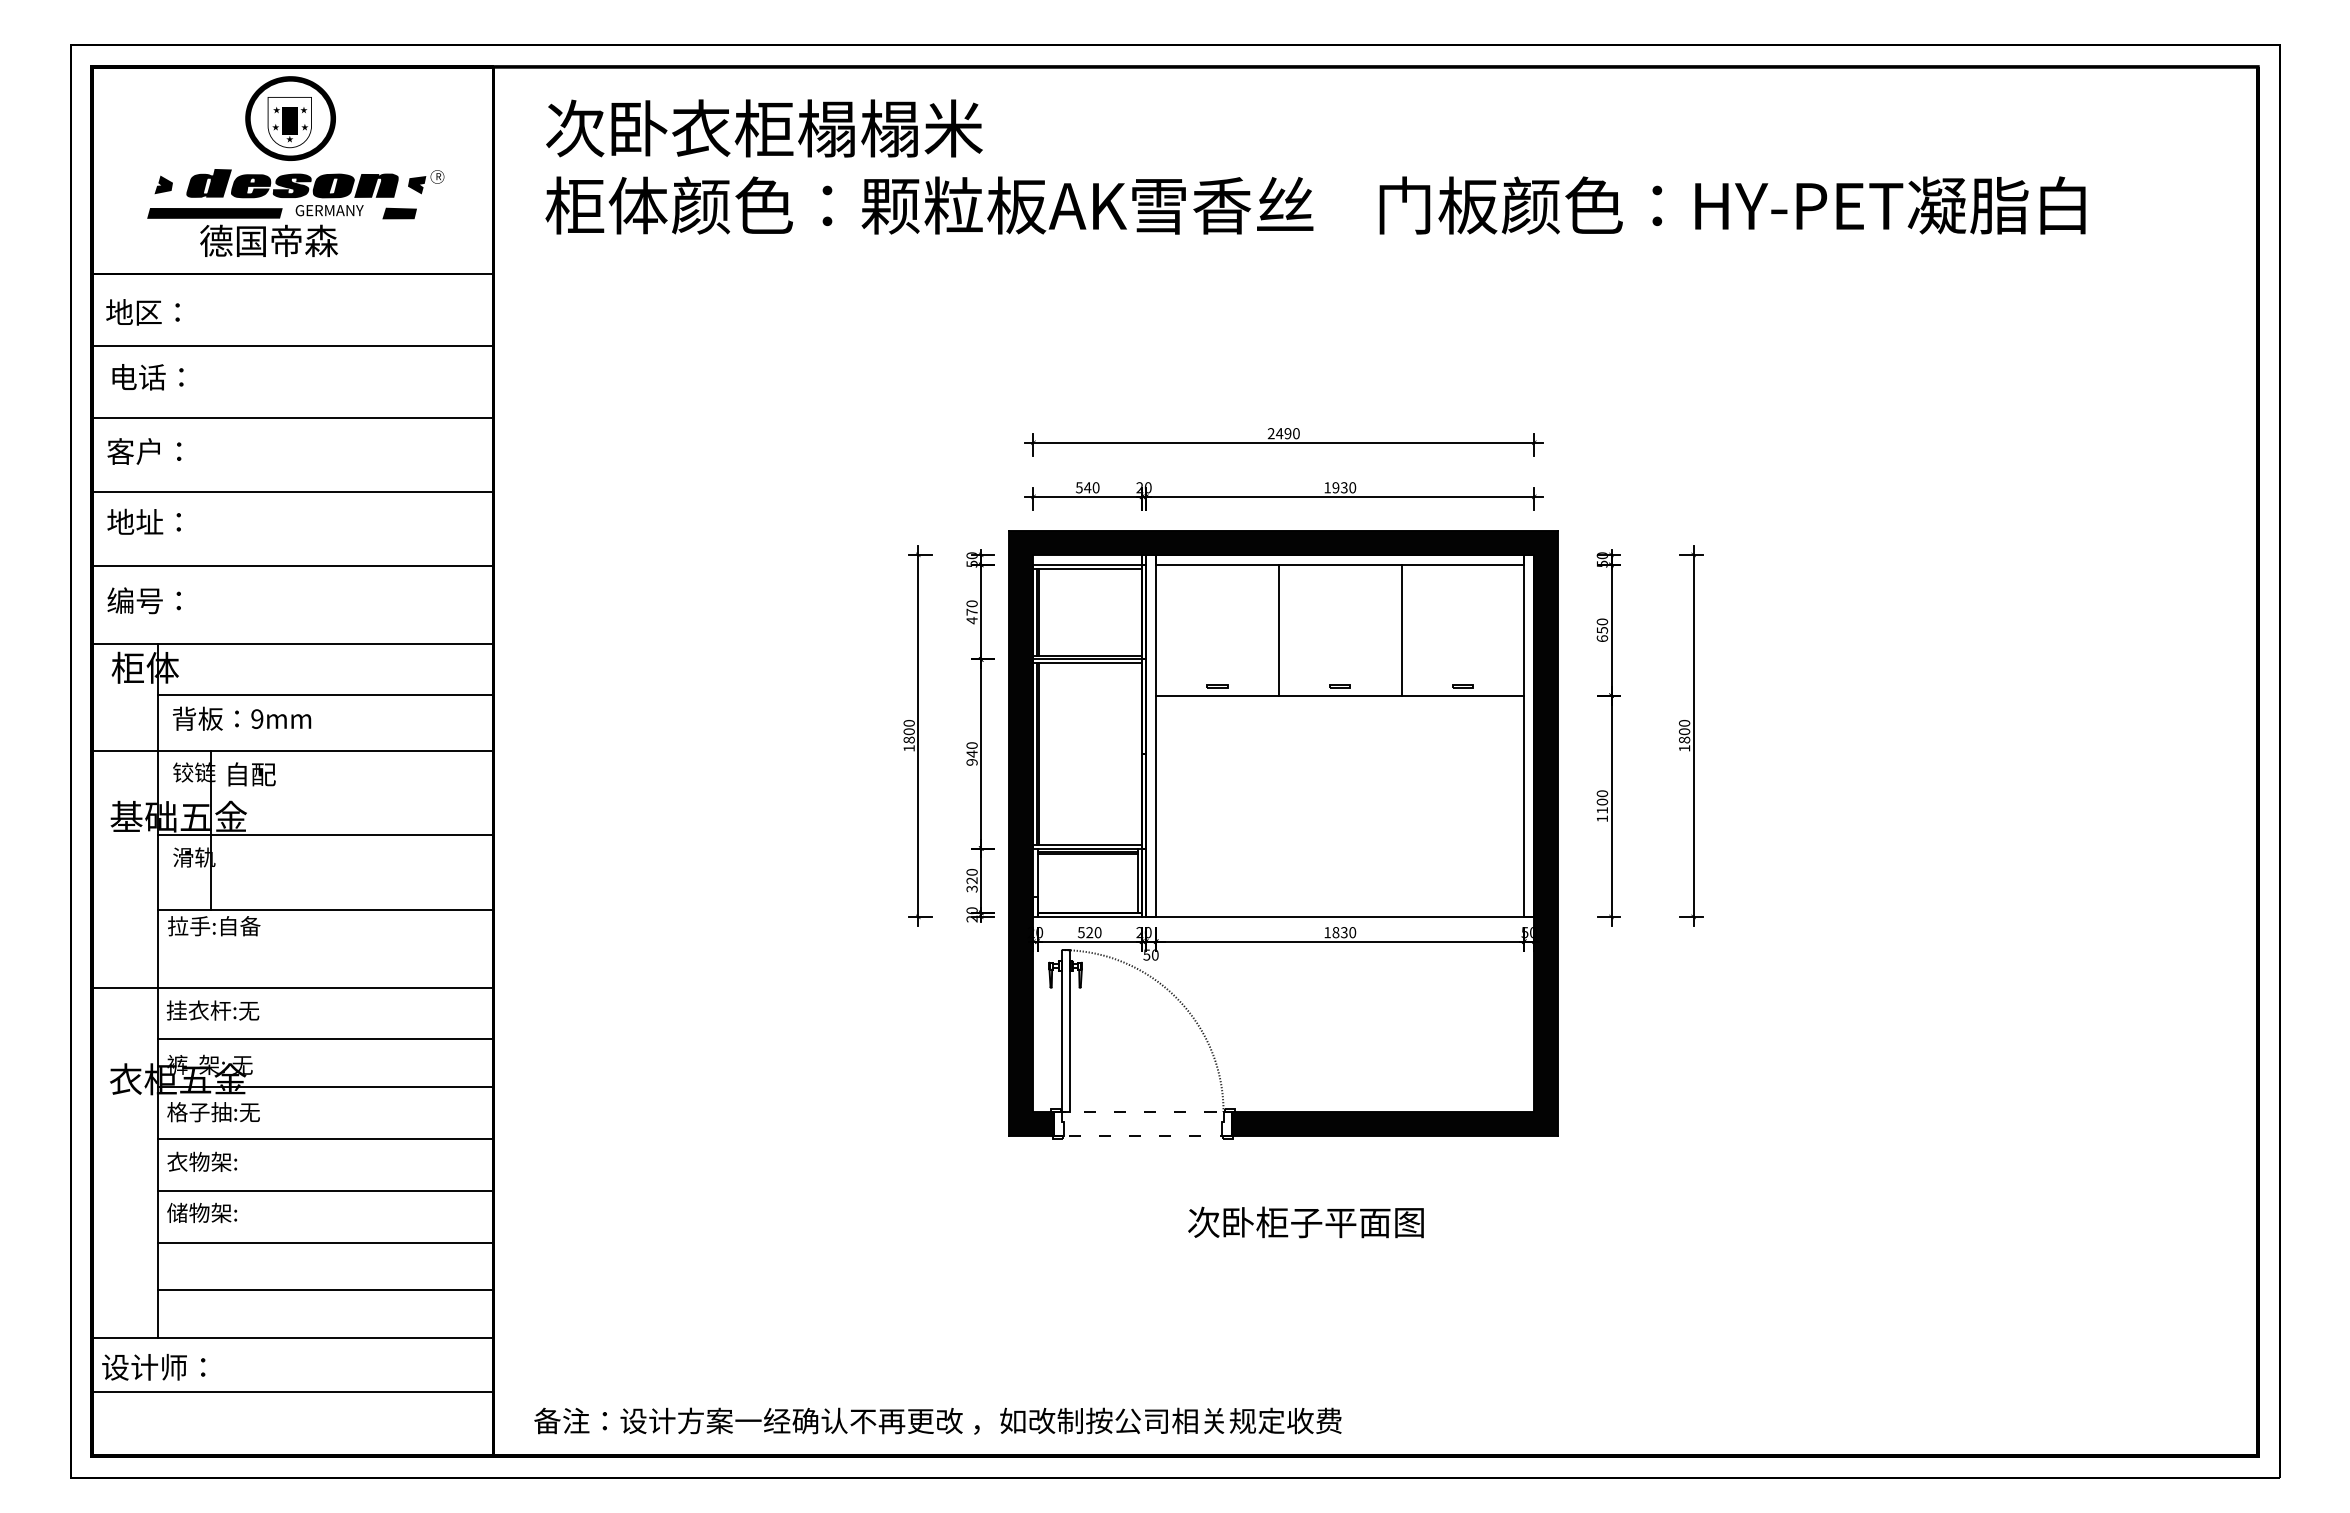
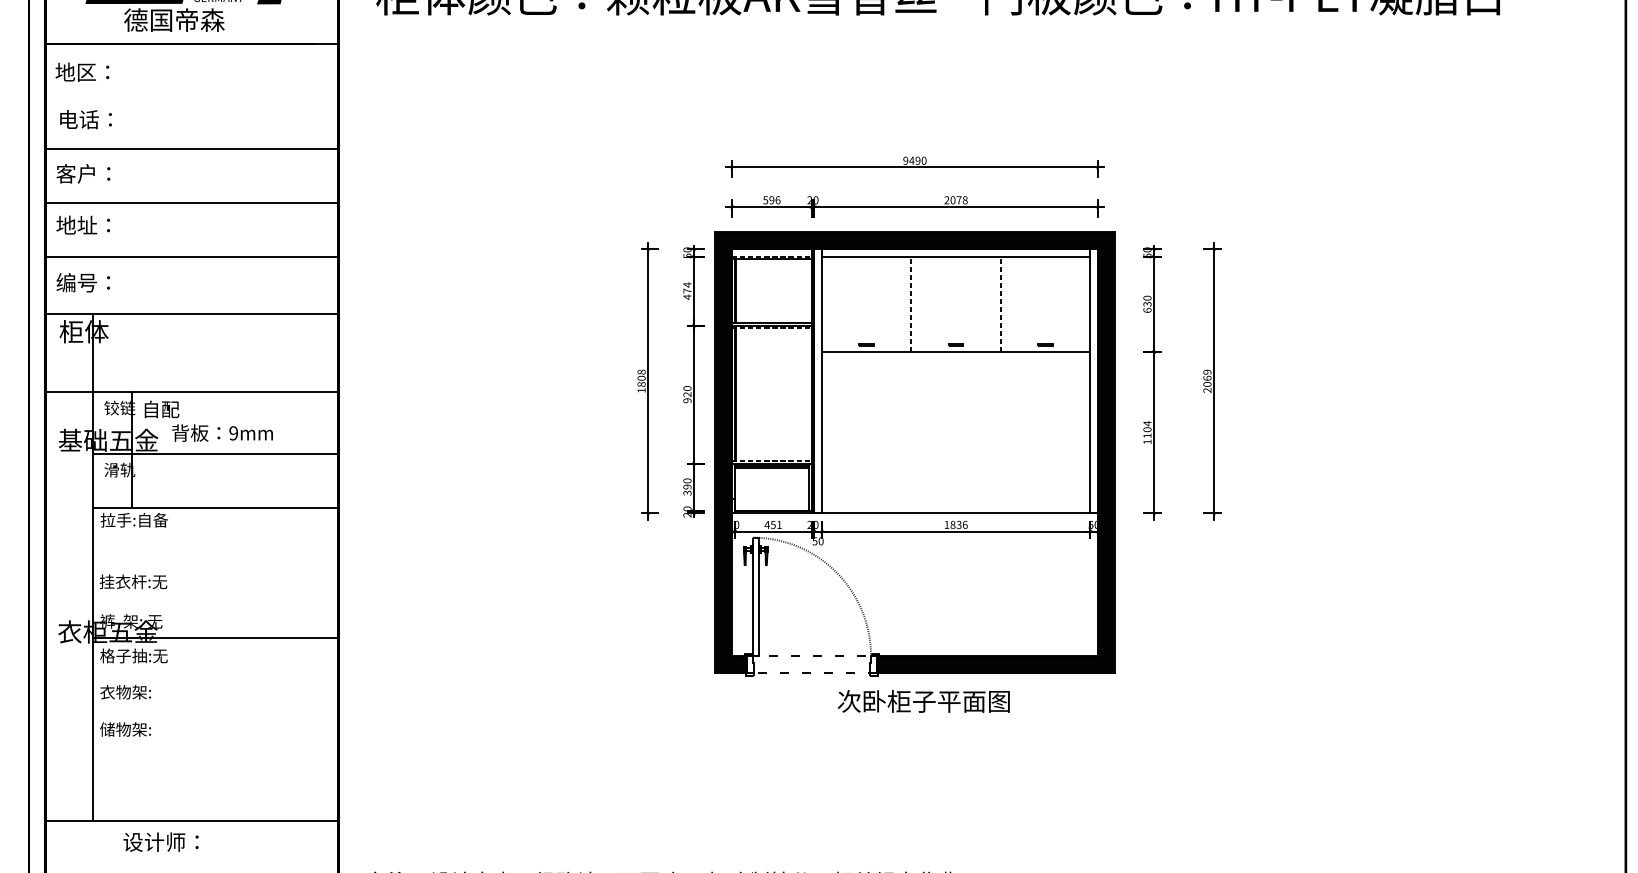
line: (292, 346) -> (191, 97), removed
text: (1270, 433) -> (905, 160), 2490 -> 9490
text: (1091, 487) -> (774, 200), 540 -> 596
text: (1340, 487) -> (956, 200), 1930 -> 2078
line: (1090, 564) -> (773, 256), solid -> dashed
text: (971, 603) -> (687, 284), 470 -> 474
line: (1278, 629) -> (911, 303), solid -> dashed
line: (1401, 629) -> (1000, 303), solid -> dashed
text: (1601, 630) -> (1146, 304), 650 -> 630
line: (1088, 663) -> (772, 328), solid -> dashed
line: (325, 695) -> (215, 351), removed
text: (241, 718) -> (222, 432), moved
text: (909, 722) -> (641, 371), 1800 -> 1808
text: (1684, 735) -> (1207, 381), 1800 -> 2069
text: (971, 753) -> (687, 394), 940 -> 920
text: (1602, 793) -> (1147, 423), 1100 -> 1104
line: (1088, 844) -> (772, 460), solid -> dashed
text: (972, 880) -> (687, 486), 320 -> 390
text: (1089, 932) -> (773, 524), 520 -> 451
text: (1352, 932) -> (965, 524), 1830 -> 1836
line: (292, 987) -> (191, 564), removed
line: (325, 1038) -> (215, 602), removed
line: (325, 1138) -> (215, 675), removed
line: (325, 1191) -> (215, 713), removed
text: (1305, 1222) -> (923, 701), moved
line: (325, 1243) -> (215, 751), removed
line: (325, 1290) -> (215, 786), removed
text: (153, 1367) -> (160, 842), moved
line: (292, 1392) -> (191, 860), removed

